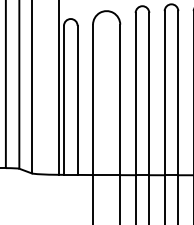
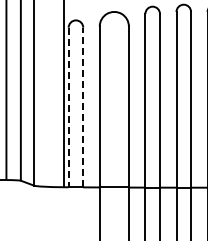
line: (63, 100) -> (68, 107), solid -> dashed
line: (77, 100) -> (83, 107), solid -> dashed

